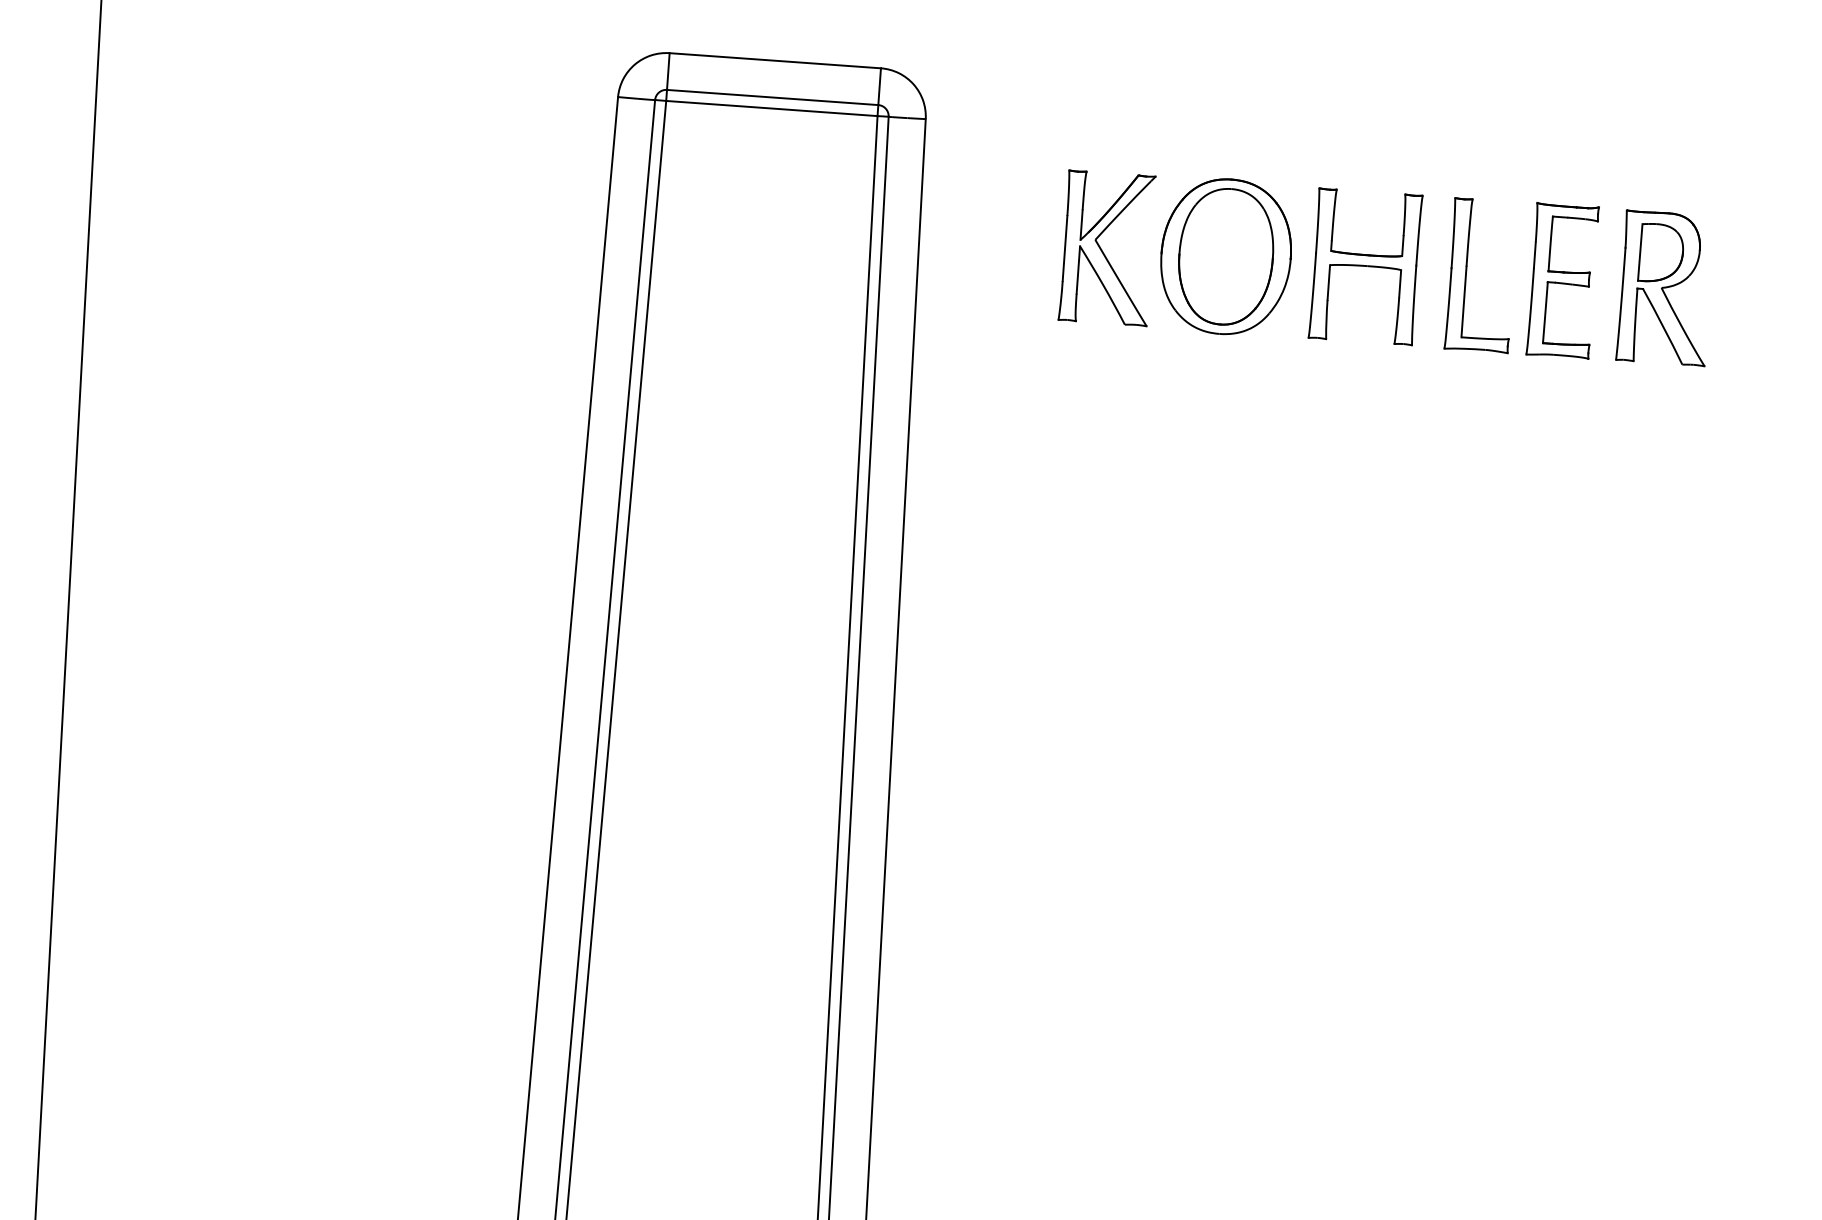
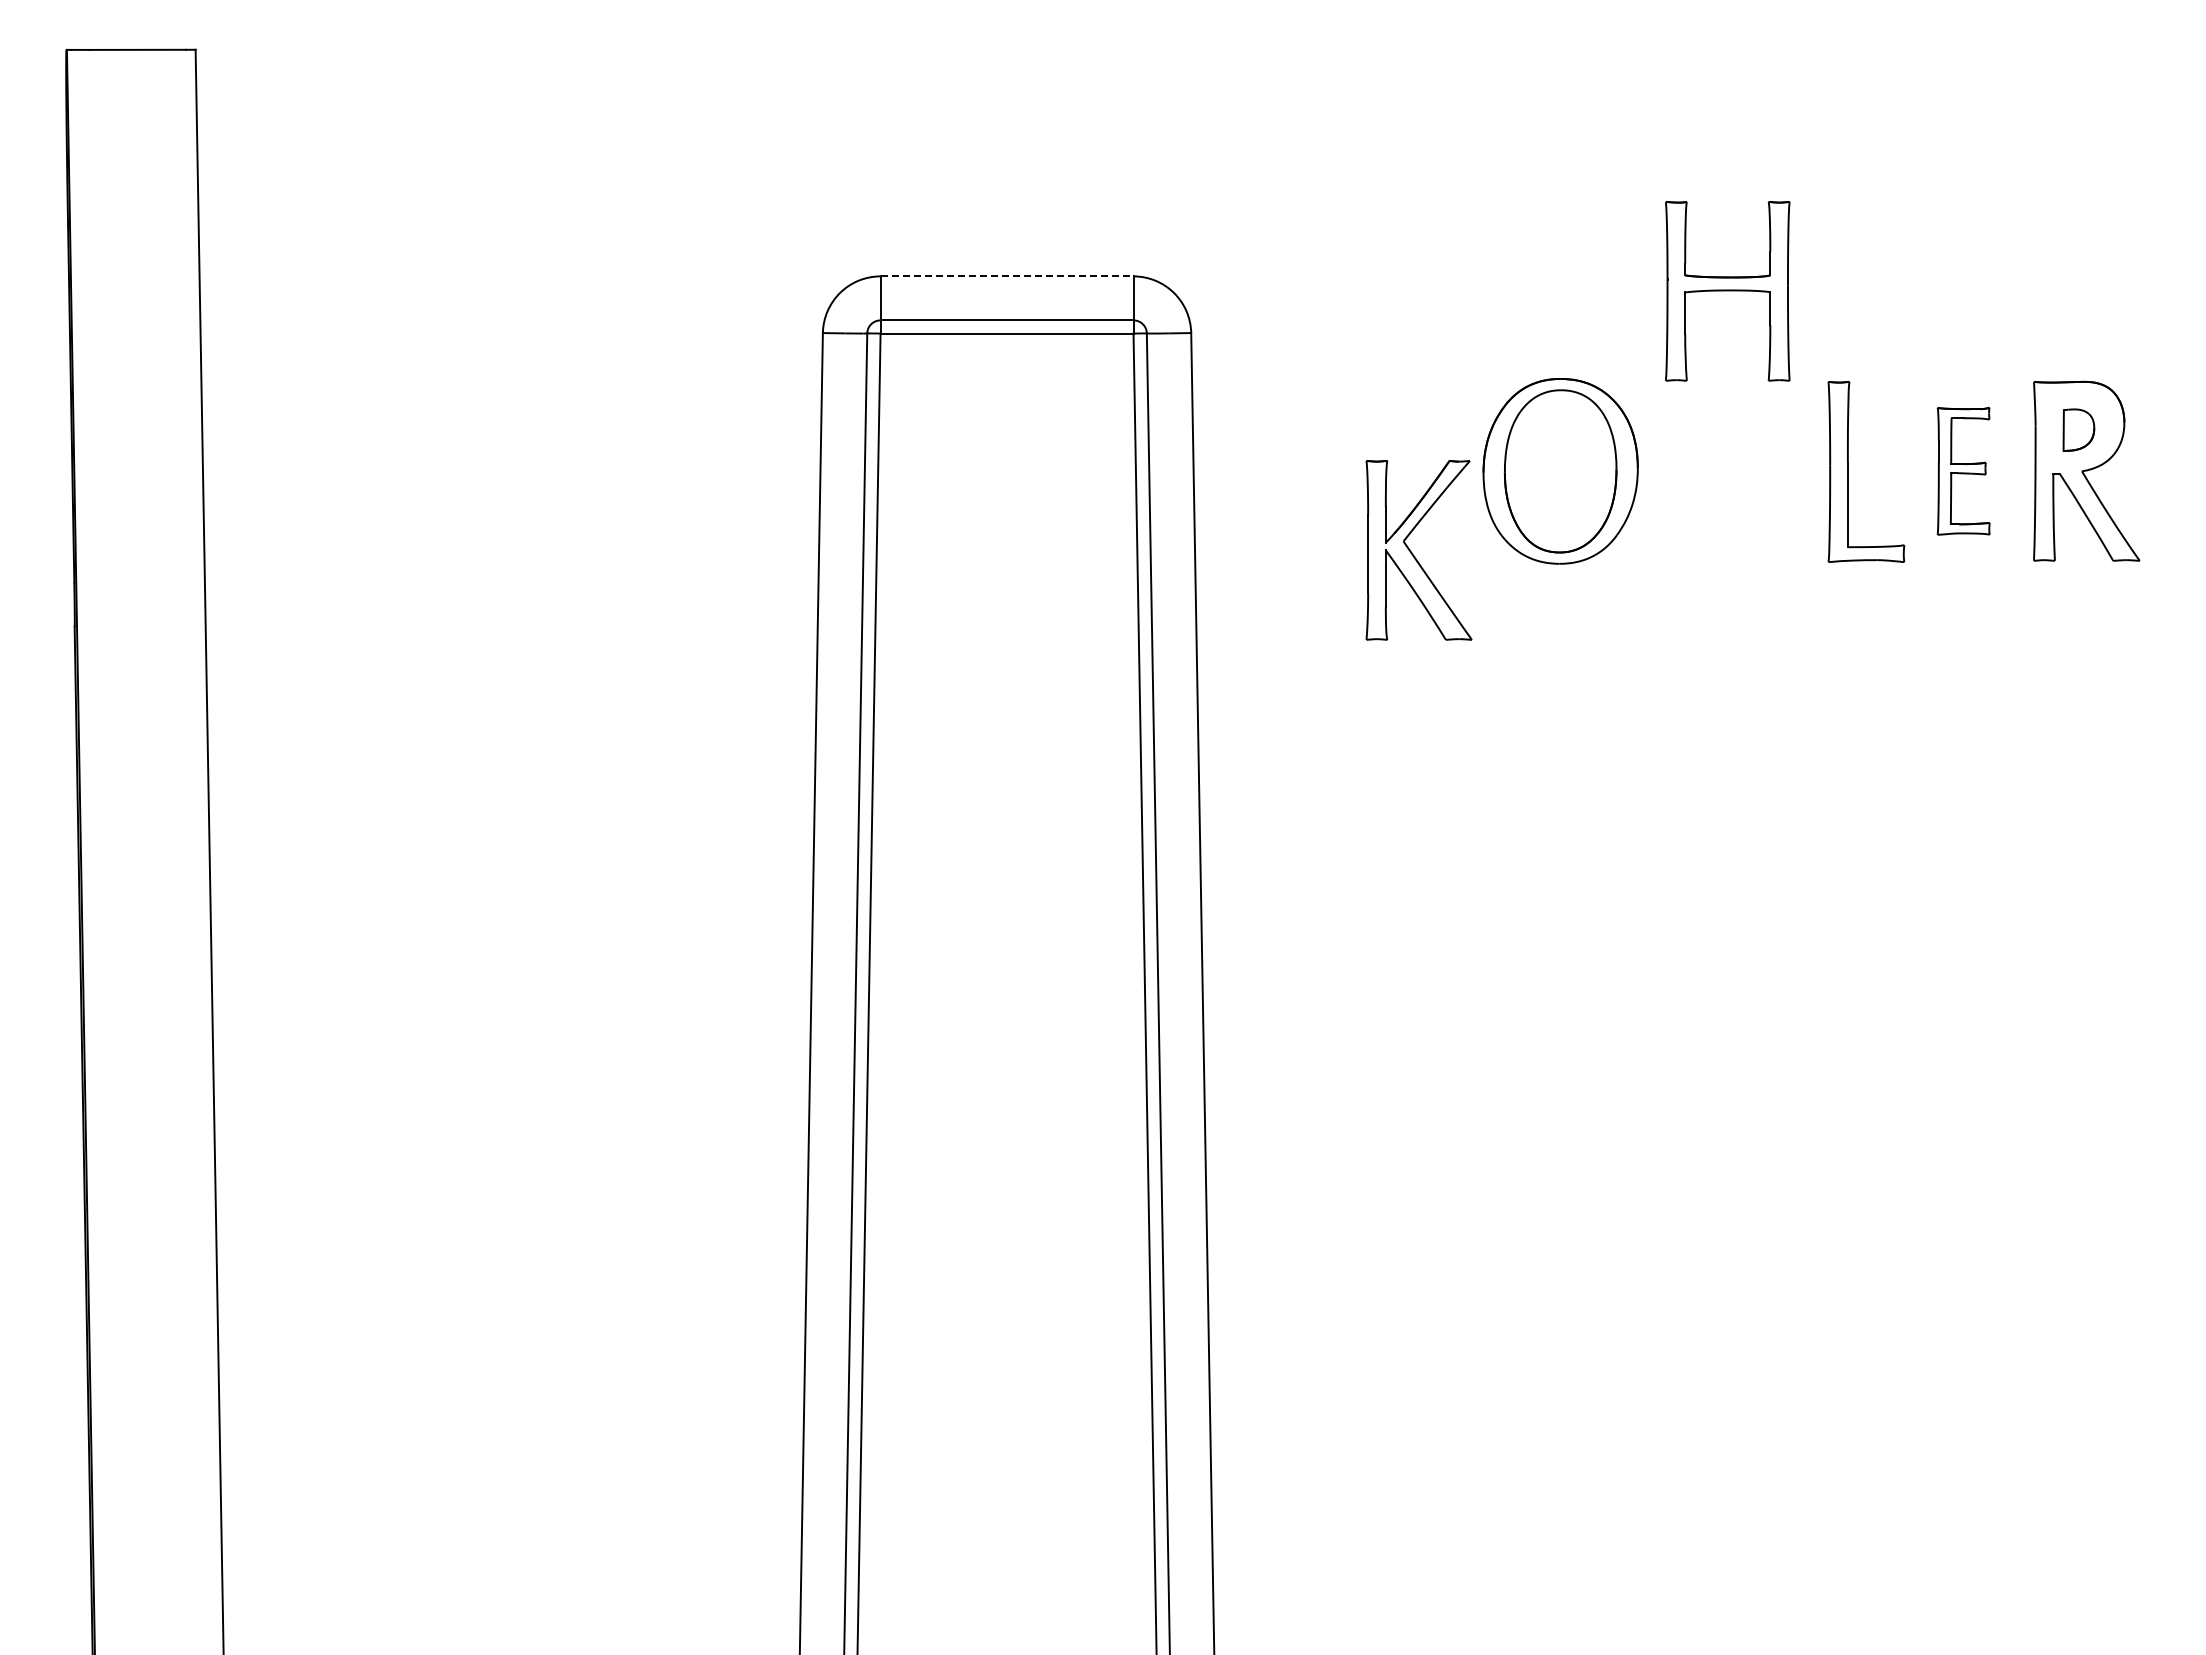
line: (775, 60) -> (1007, 276), solid -> dashed
part: (1102, 249) -> (1412, 552), moved
part: (1661, 252) -> (2078, 429), size x0.6
part: (1365, 266) -> (1727, 291), moved
part: (1562, 280) -> (1963, 470), size x0.7

